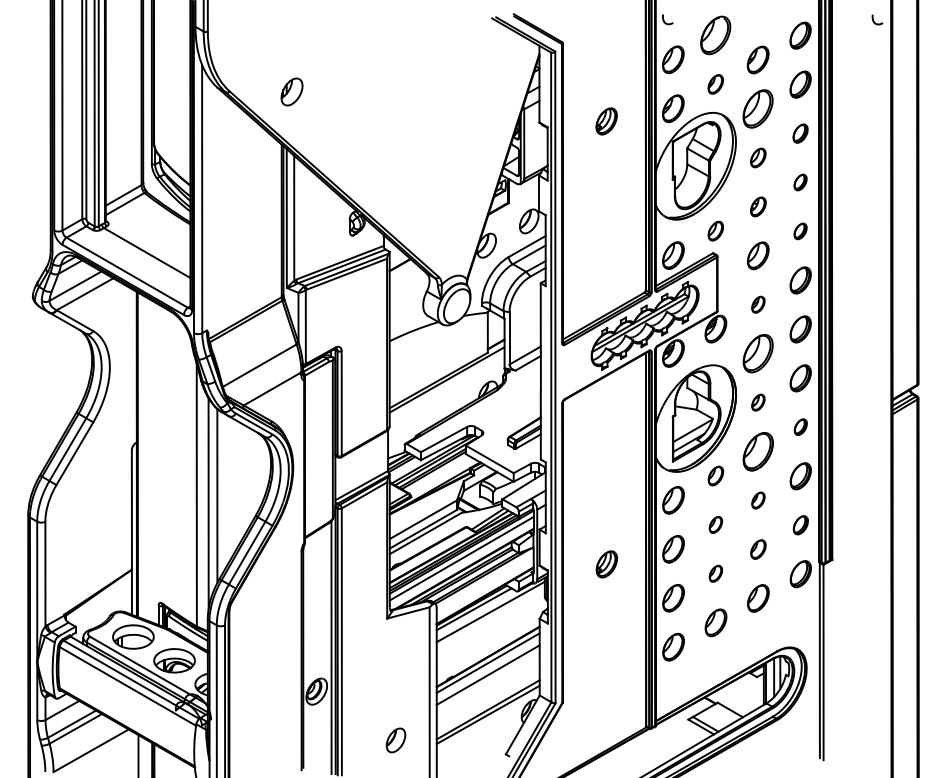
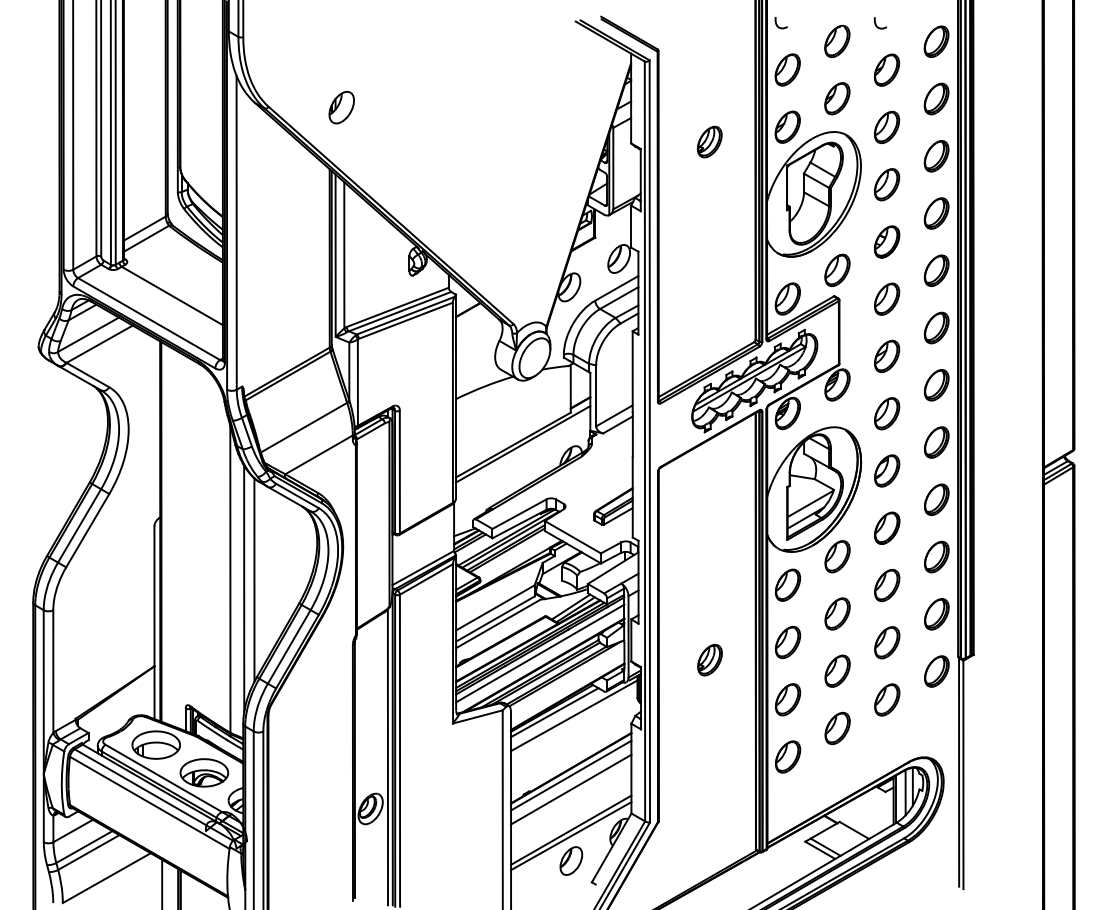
curve: (874, 21) -> (877, 25), moved
part: (715, 35) -> (837, 41), size x0.71
part: (715, 84) -> (837, 98), size x1.43
part: (758, 108) -> (887, 127), size x0.71
part: (800, 133) -> (936, 156), size x1.43
part: (758, 157) -> (887, 184), size x1.43
part: (800, 182) -> (936, 213), size x1.67
part: (758, 206) -> (887, 241), size x1.43
part: (715, 231) -> (837, 270), size x1.43
part: (800, 231) -> (936, 270), size x1.67
part: (758, 304) -> (887, 356), size x1.67
part: (758, 353) -> (887, 413), size x0.71
part: (758, 402) -> (887, 470), size x1.67
part: (800, 427) -> (936, 499), size x1.67
part: (758, 450) -> (887, 527), size x0.71
part: (715, 475) -> (837, 556), size x1.43
part: (758, 500) -> (887, 585), size x1.67
part: (715, 524) -> (837, 613), size x1.67
part: (800, 525) -> (936, 614), size x1.43
part: (758, 549) -> (887, 642), size x1.43
part: (715, 573) -> (837, 670), size x1.67
part: (396, 739) -> (571, 860), moved

